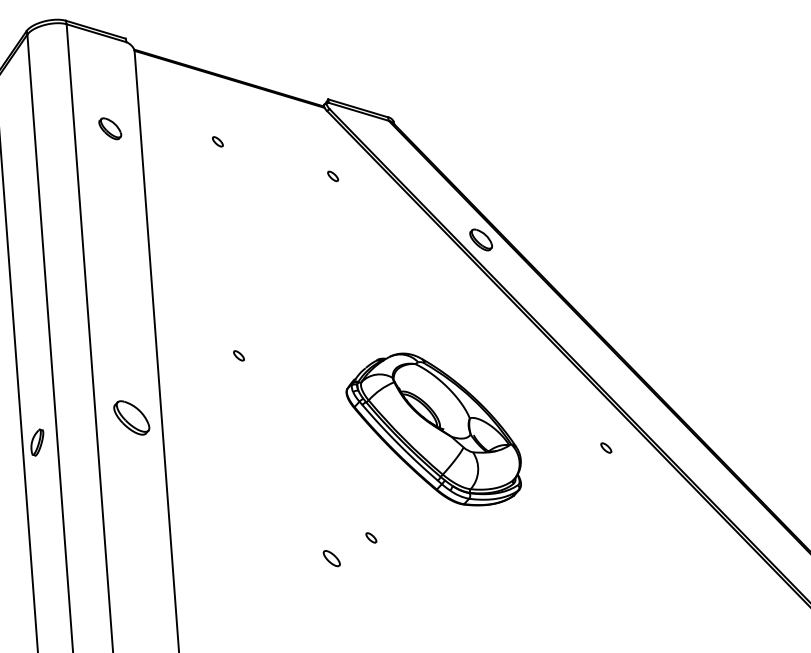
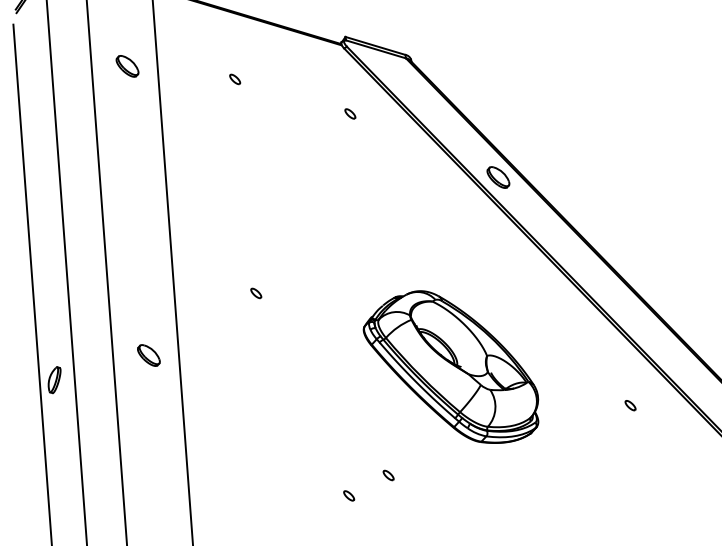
part: (131, 417) -> (148, 355), size x0.62
part: (606, 447) -> (630, 405), moved
part: (331, 557) -> (348, 495), size x0.62

